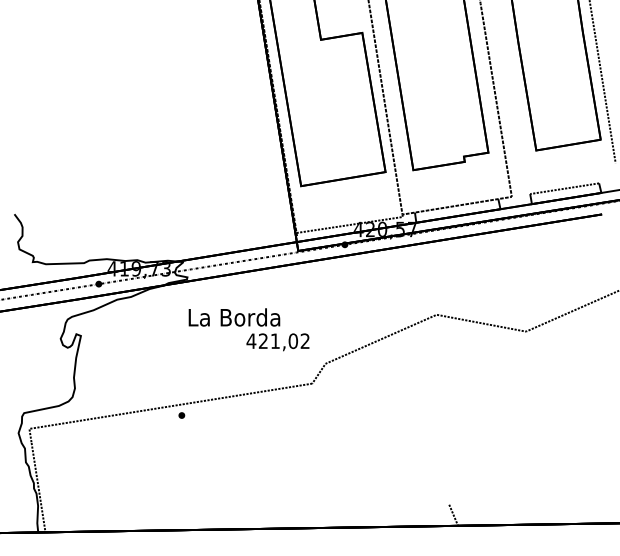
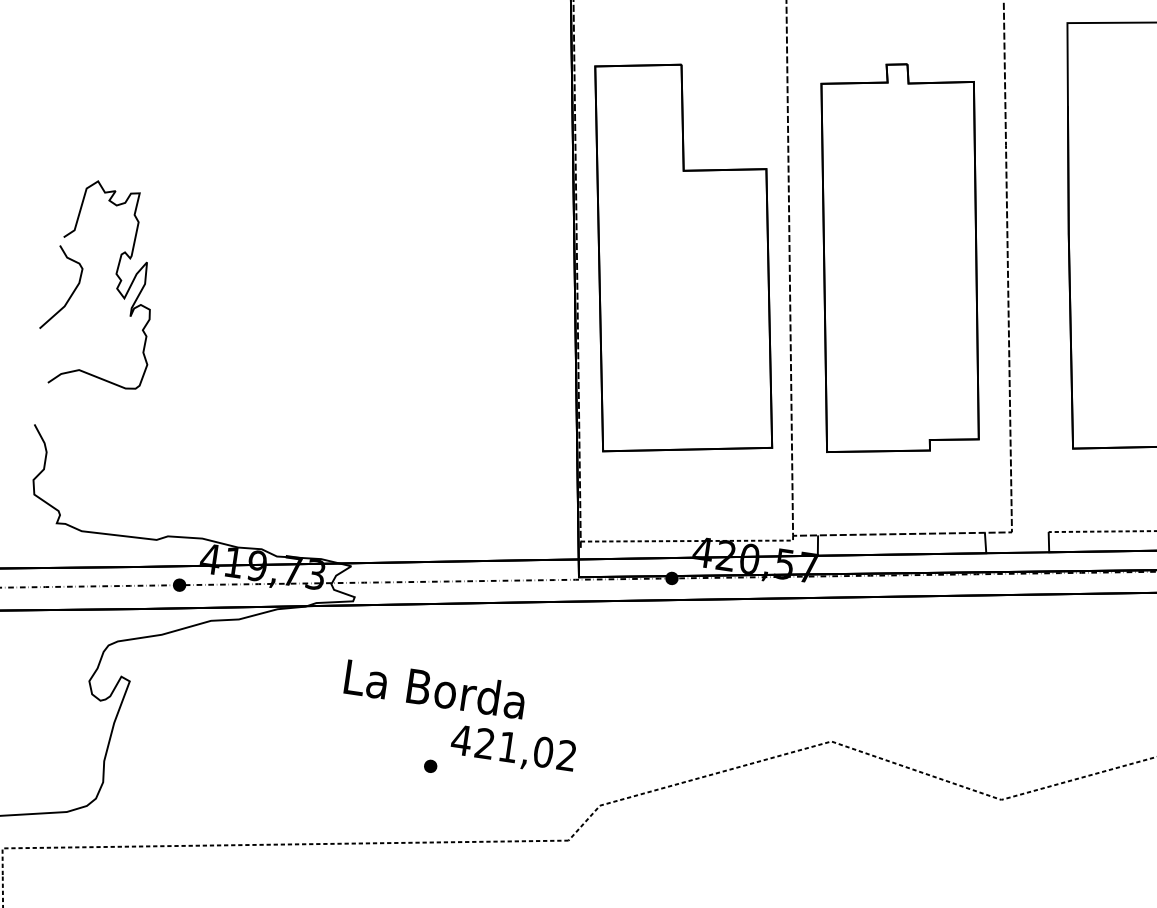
part: (45, 139) -> (116, 287), added
part: (181, 415) -> (430, 766), moved

